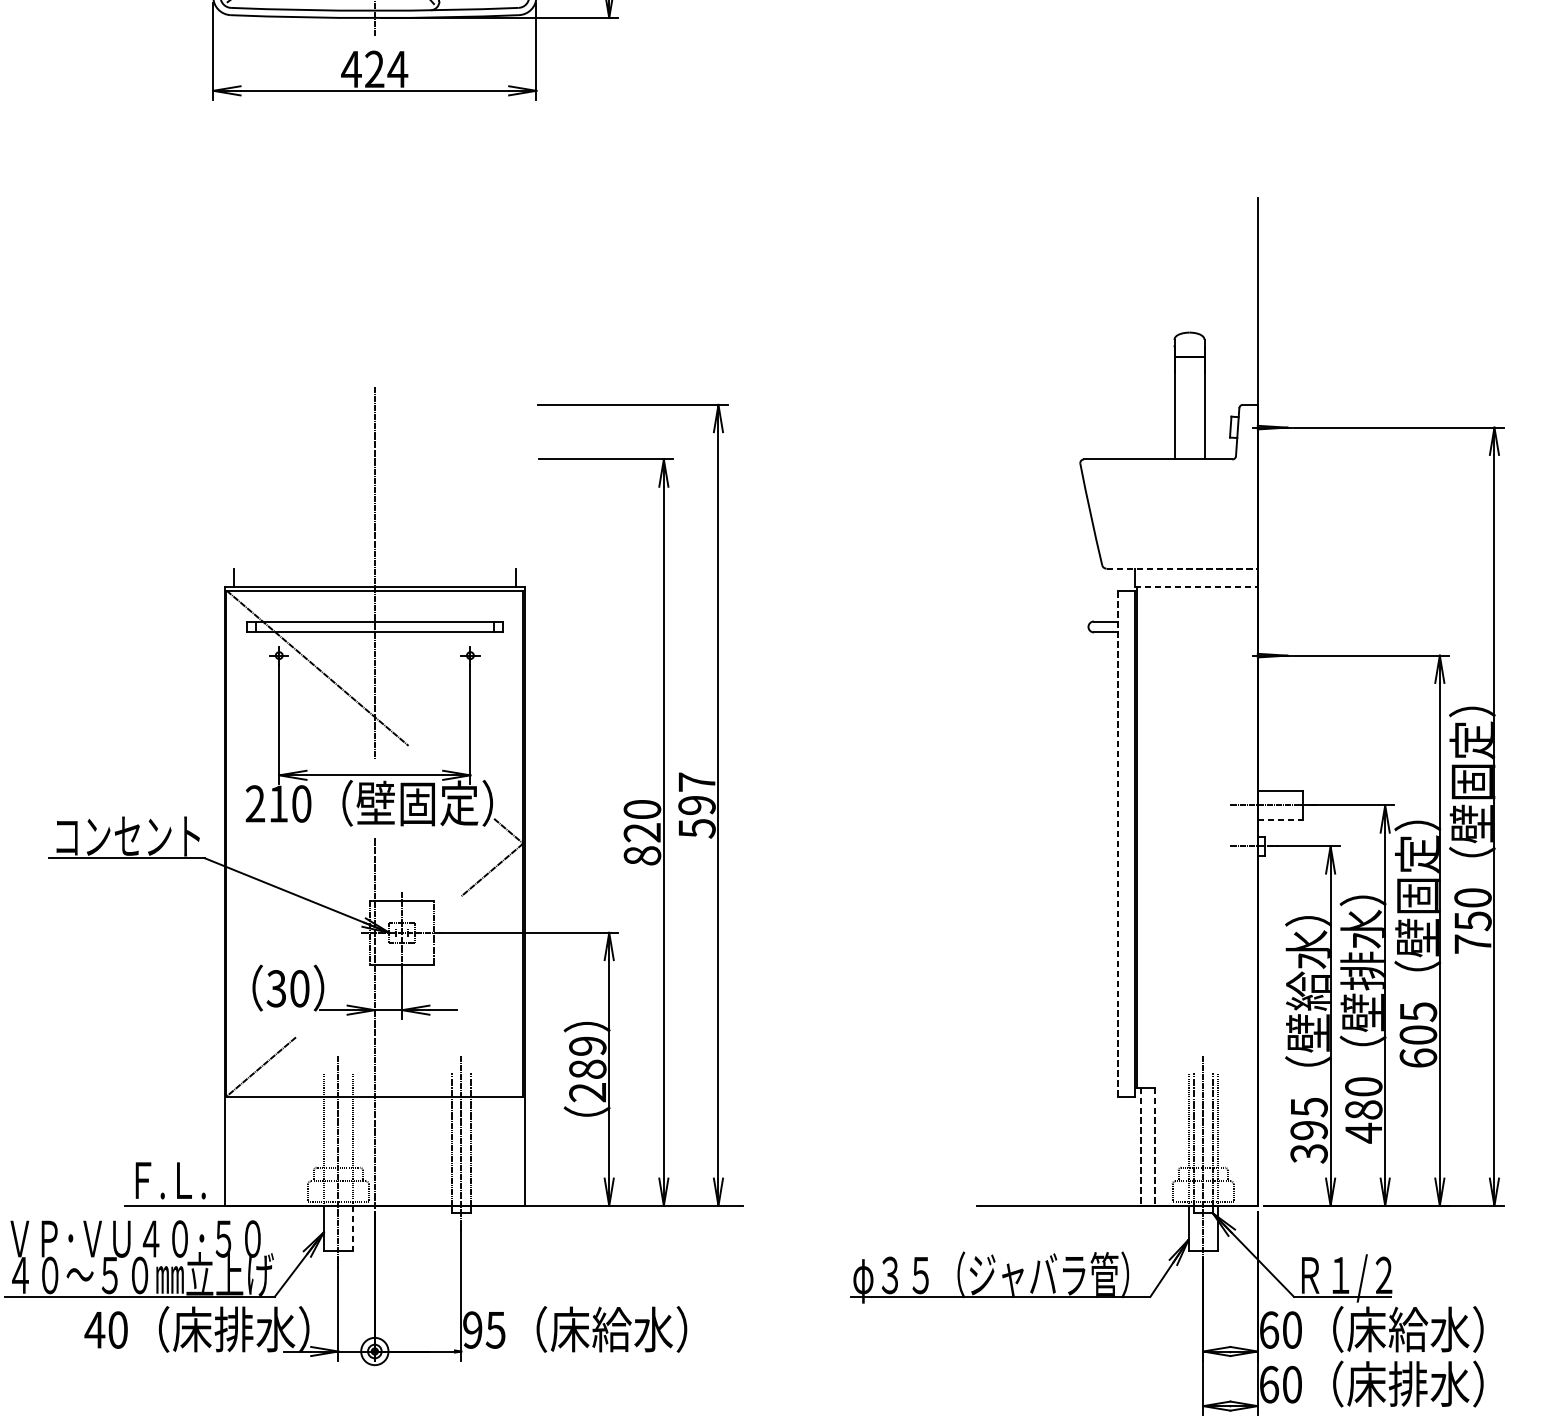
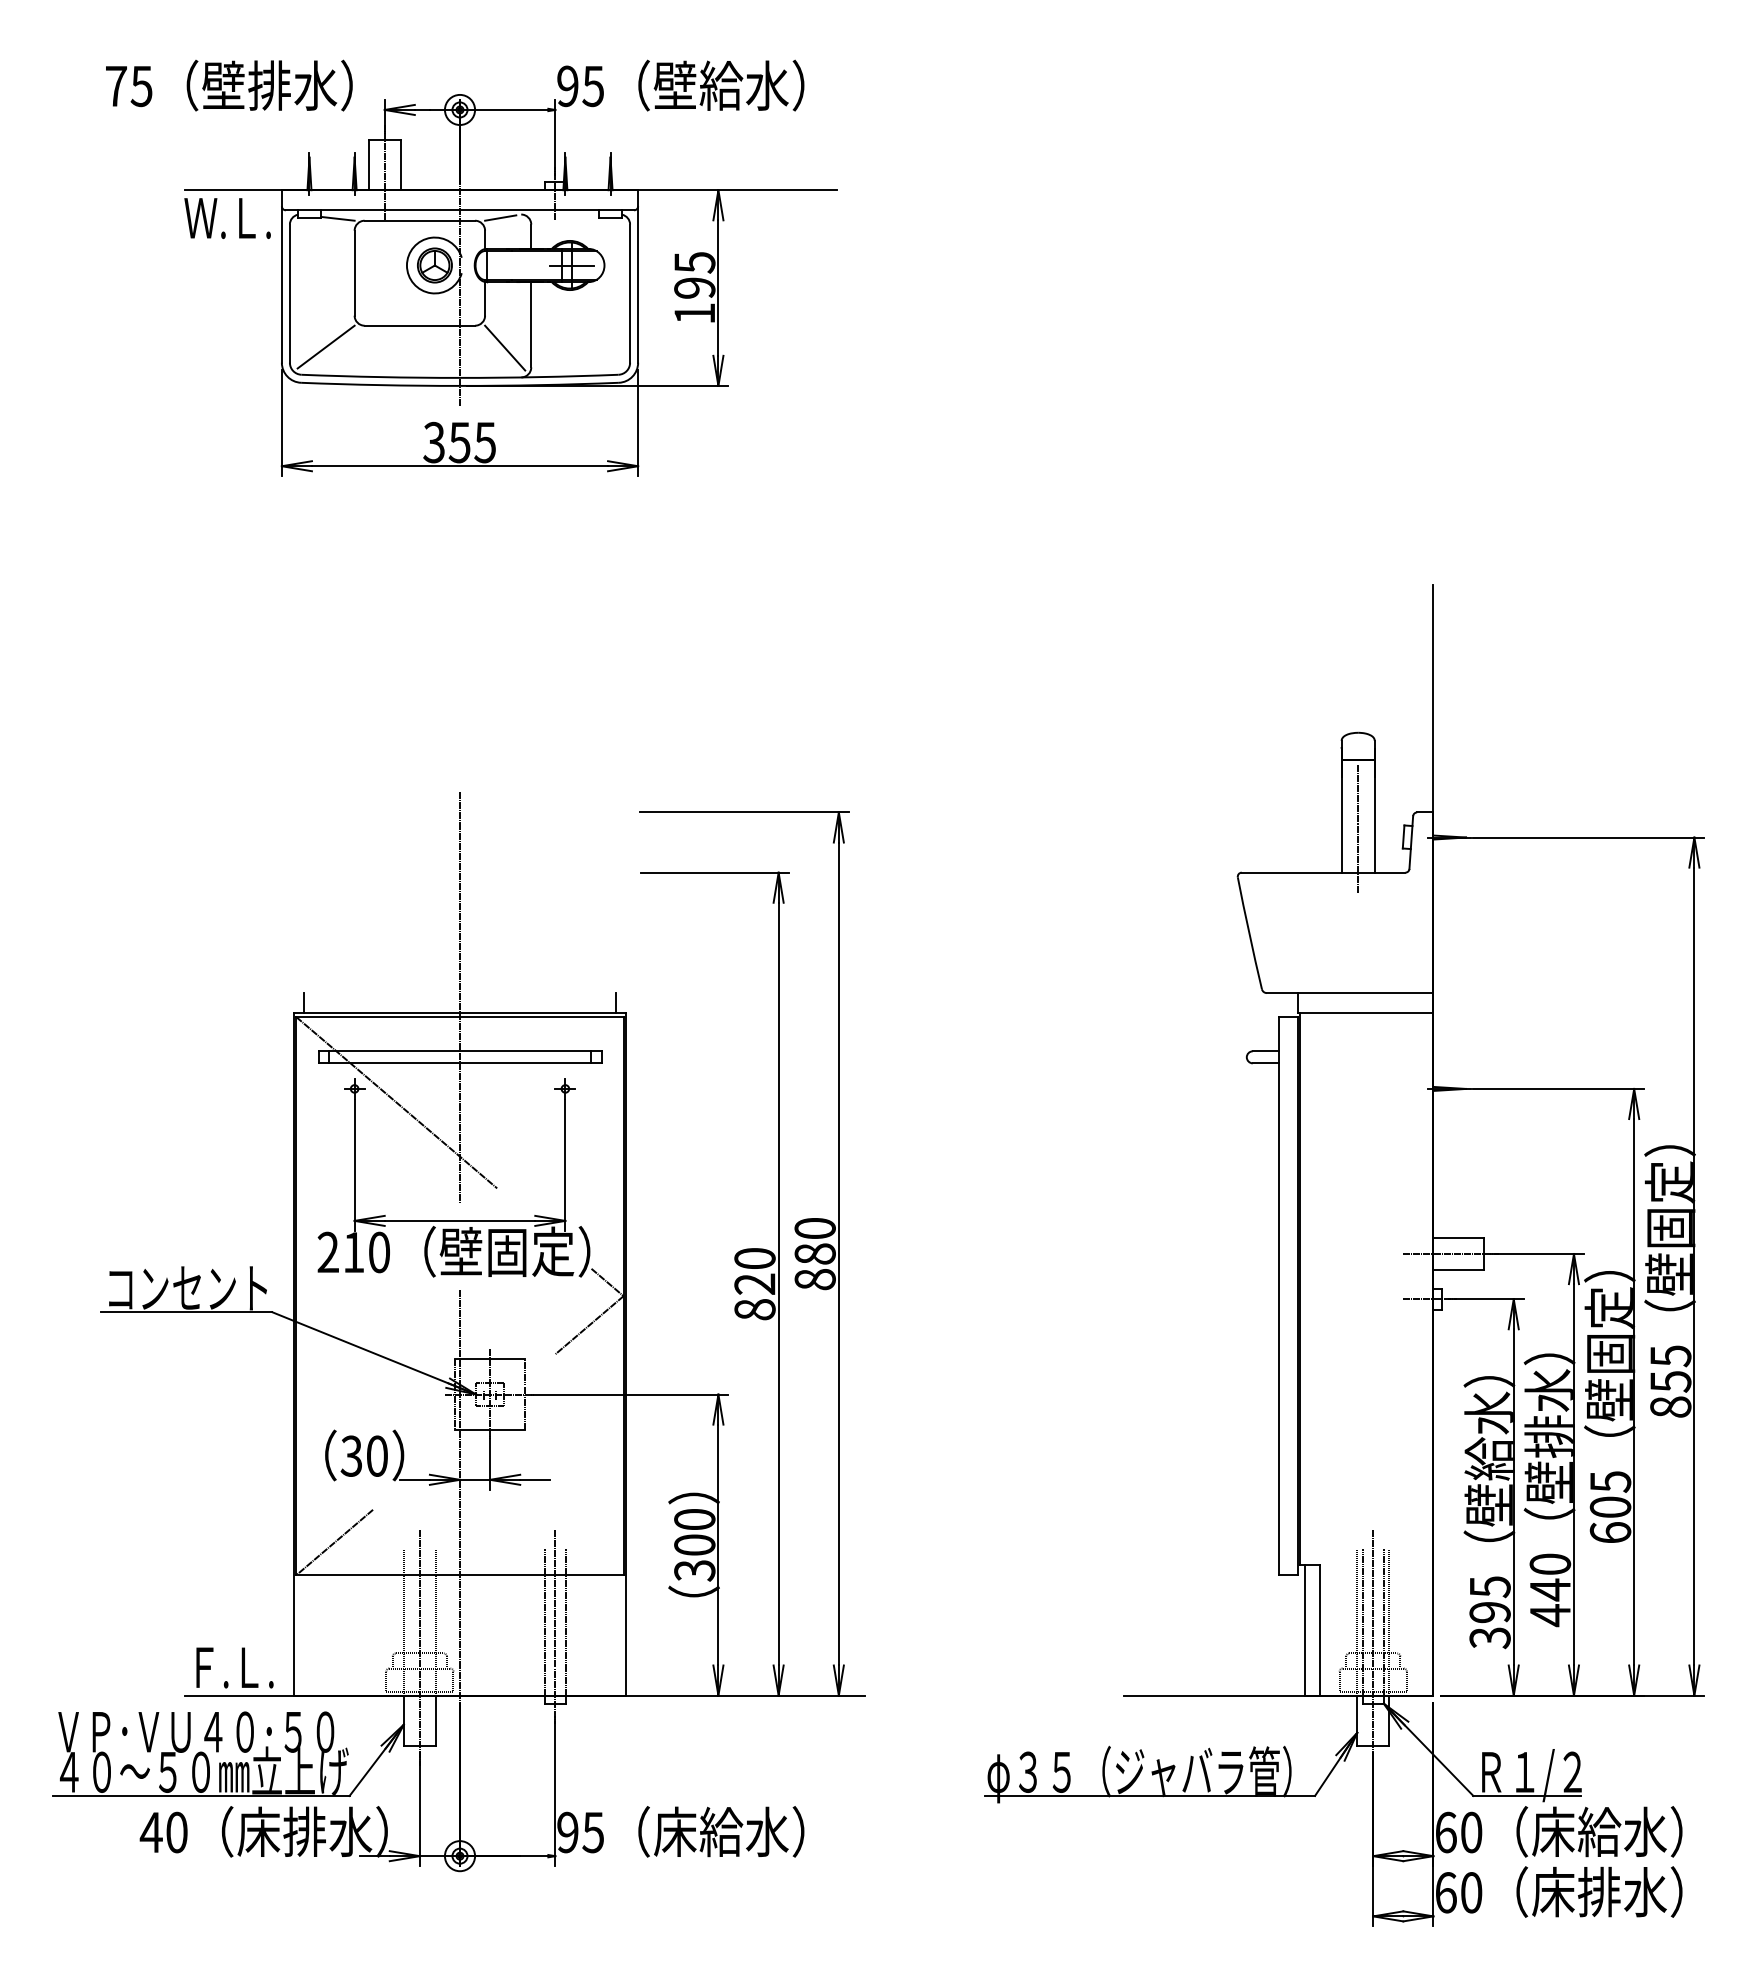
text: (374, 69) -> (459, 442), 424 -> 355
line: (1189, 419) -> (1358, 828), added
line: (1182, 569) -> (1350, 993), dashed -> solid
line: (1196, 587) -> (1365, 1013), dashed -> solid
text: (696, 804) -> (814, 1253), 597 -> 880
line: (1281, 820) -> (1459, 1270), dashed -> solid
line: (1117, 843) -> (1278, 1296), dashed -> solid
text: (1472, 920) -> (1670, 1381), 750 -> 855
text: (587, 1069) -> (694, 1545), 289 -> 300
text: (1363, 1109) -> (1550, 1589), 480 -> 440
line: (1141, 1146) -> (1305, 1630), dashed -> solid
line: (1155, 1146) -> (1320, 1630), dashed -> solid
line: (352, 1229) -> (435, 1721), dashed -> solid

